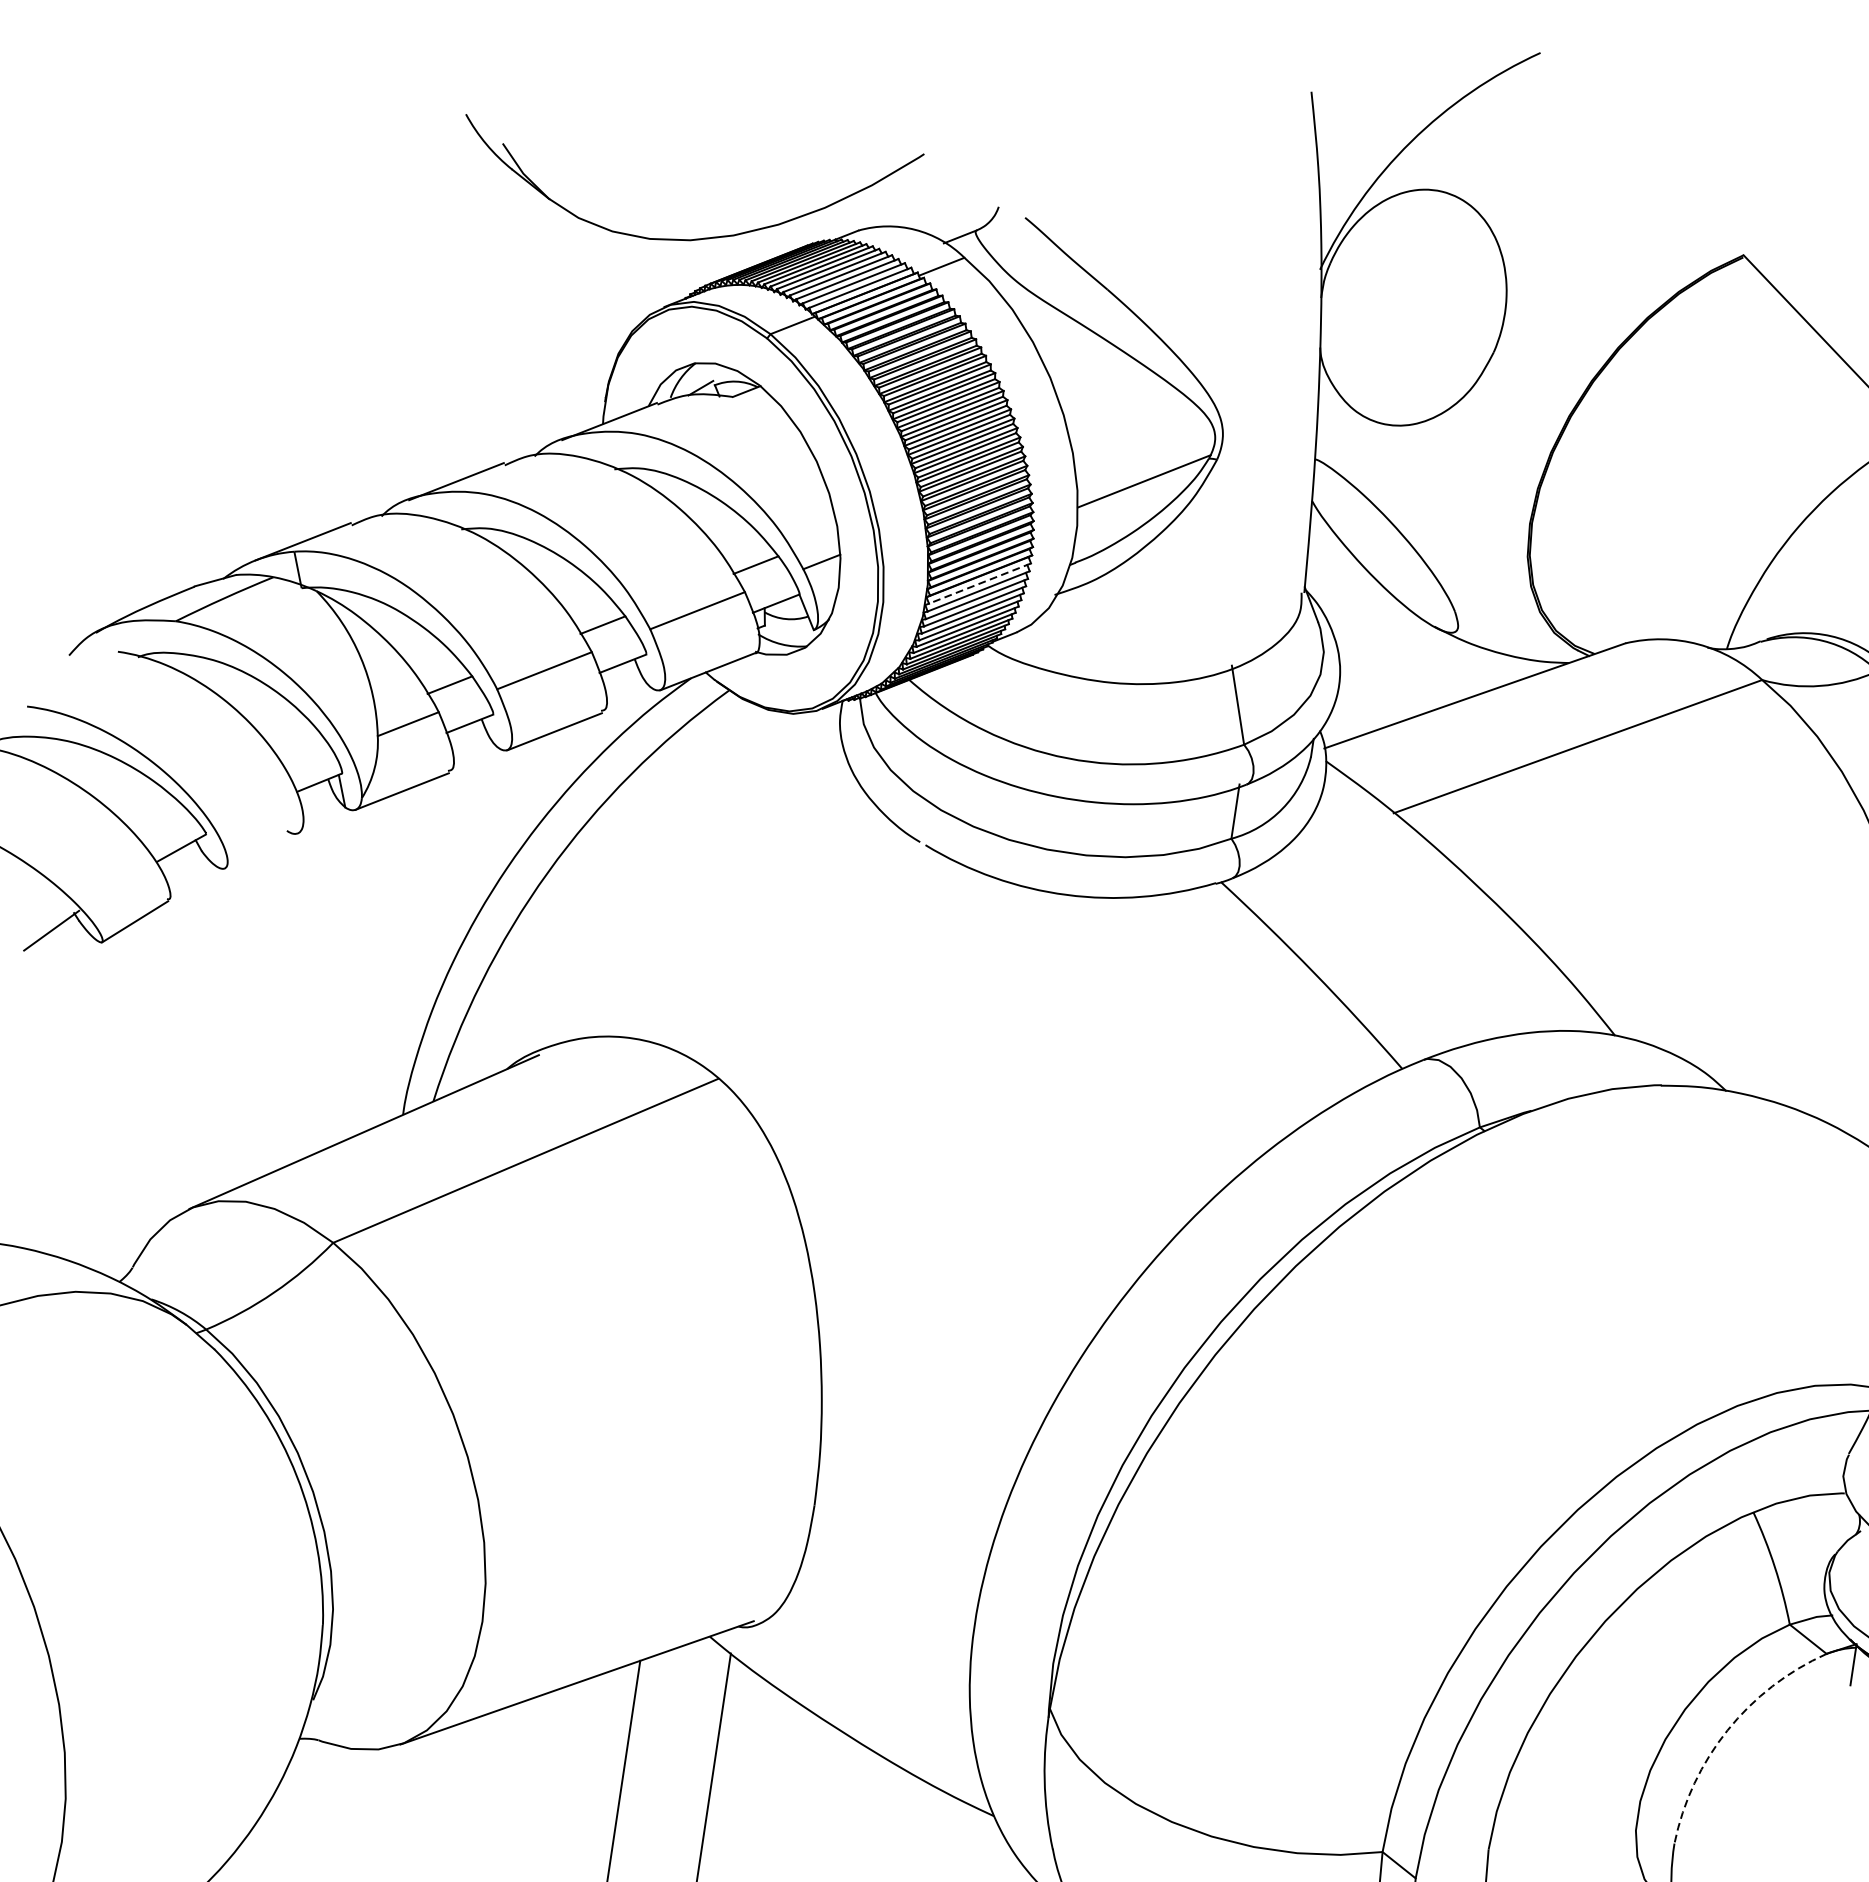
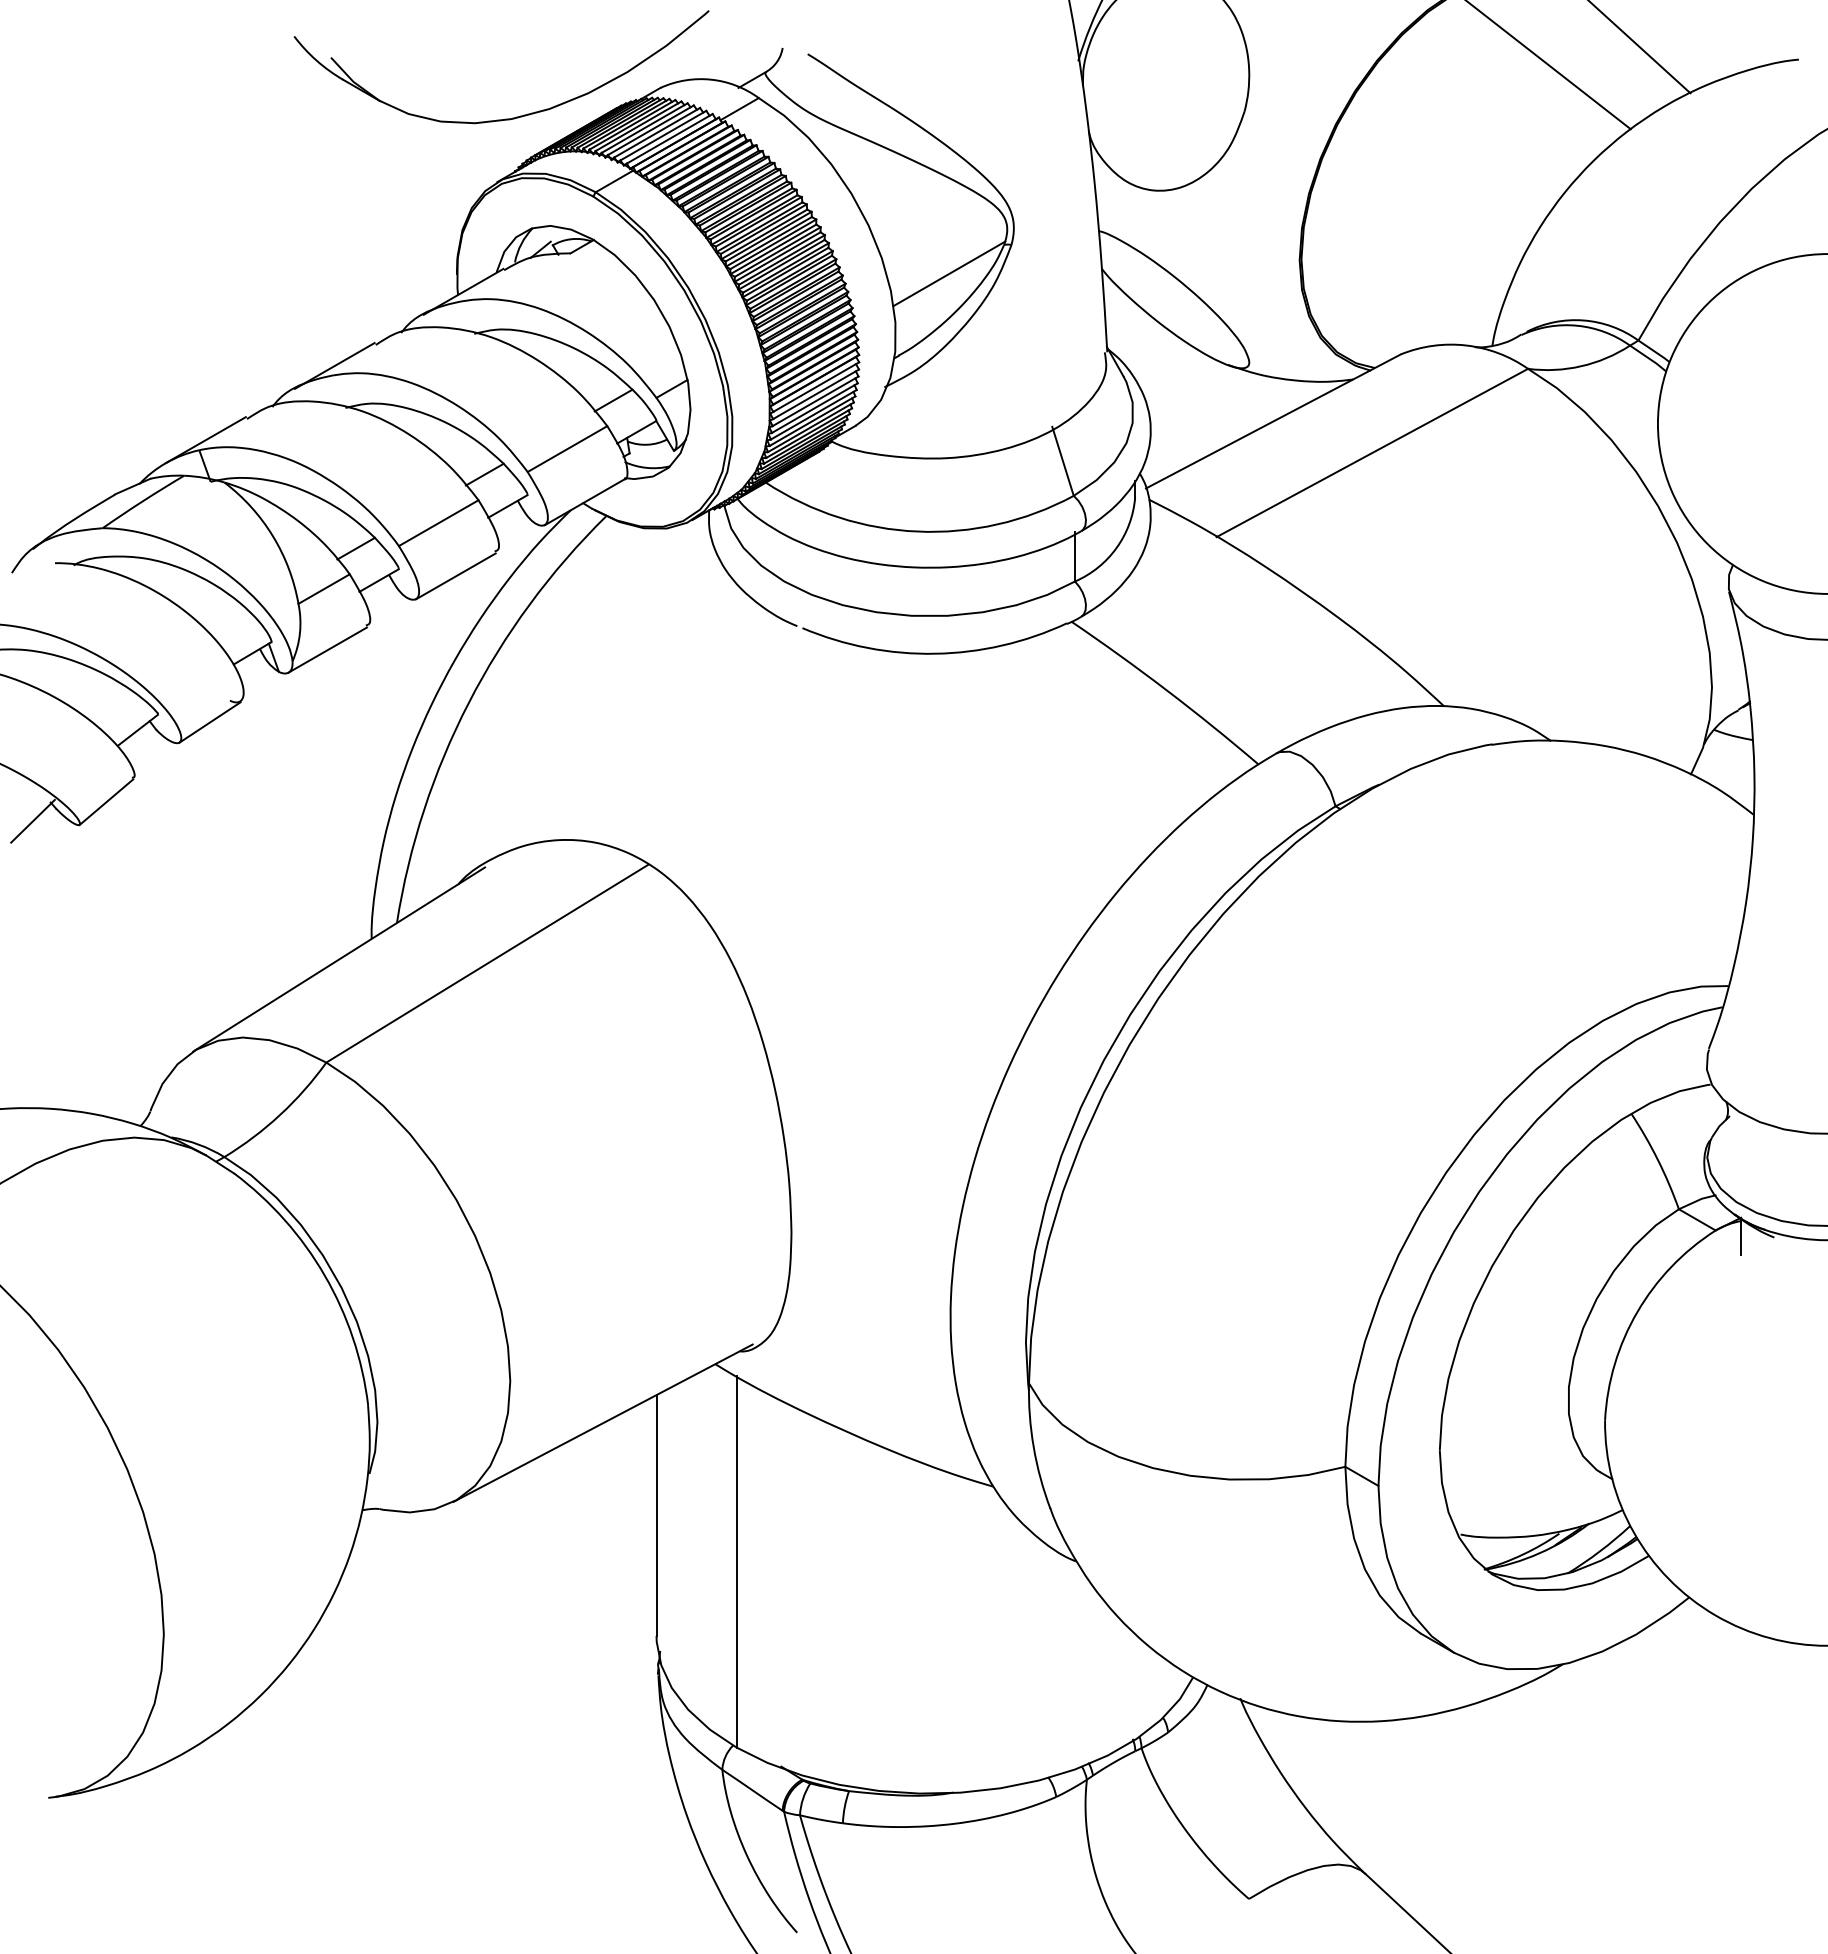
line: (980, 584) -> (816, 387), dashed -> solid
line: (260, 851) -> (209, 722), added
arc: (1727, 1730) -> (1637, 1312), dashed -> solid

